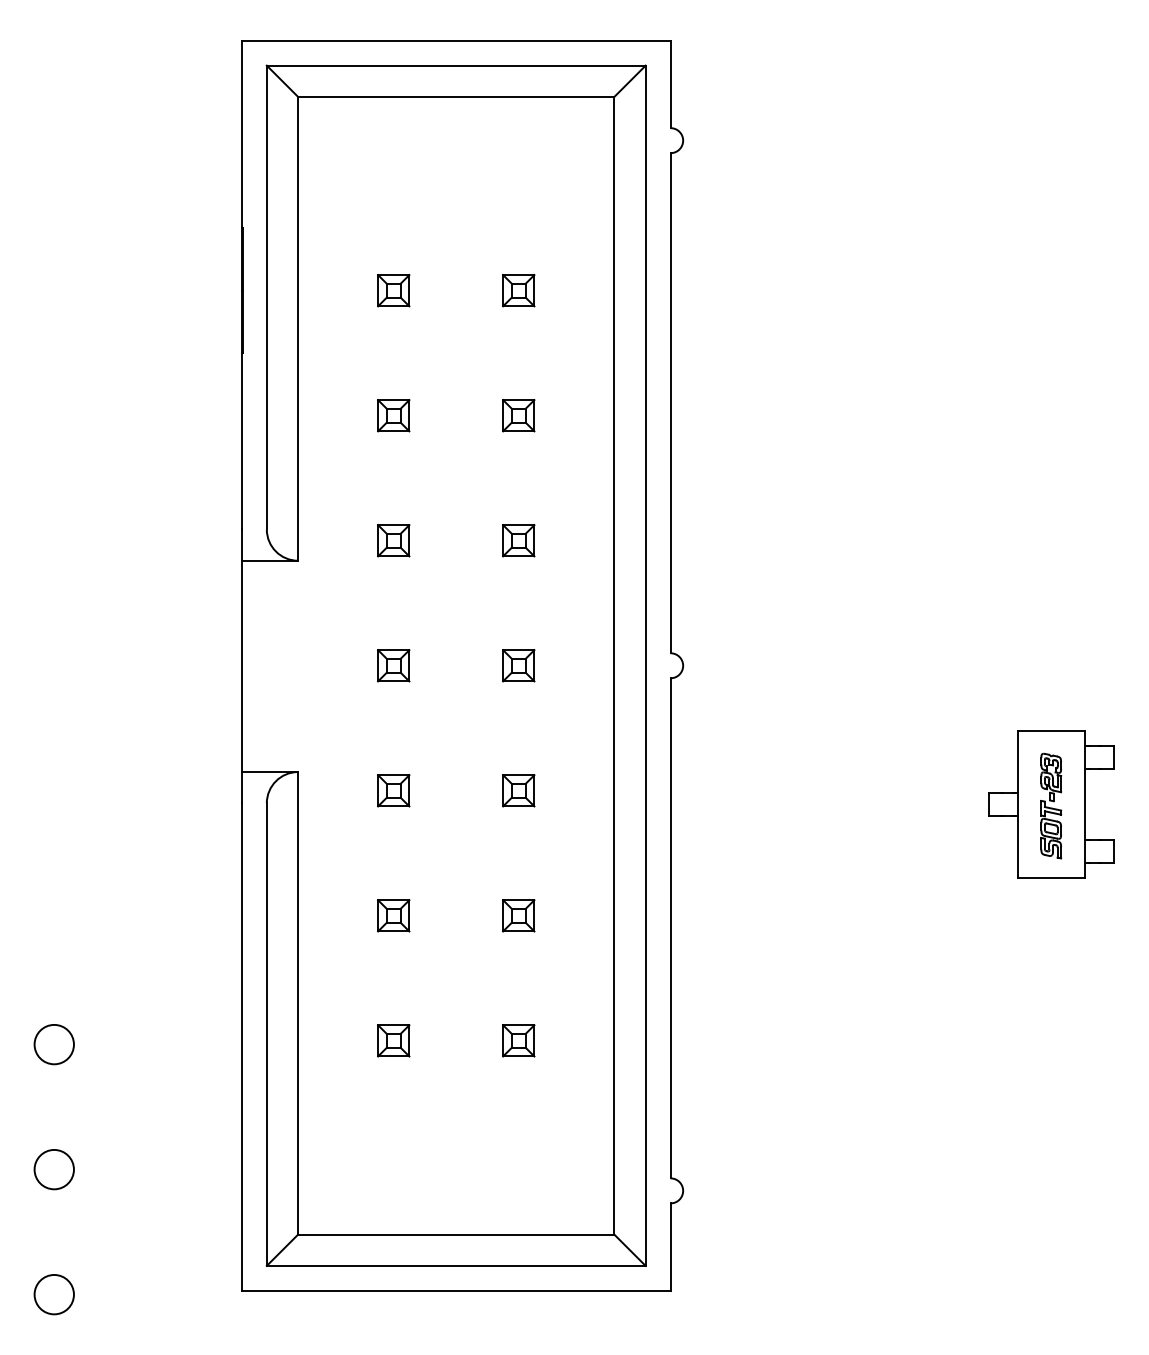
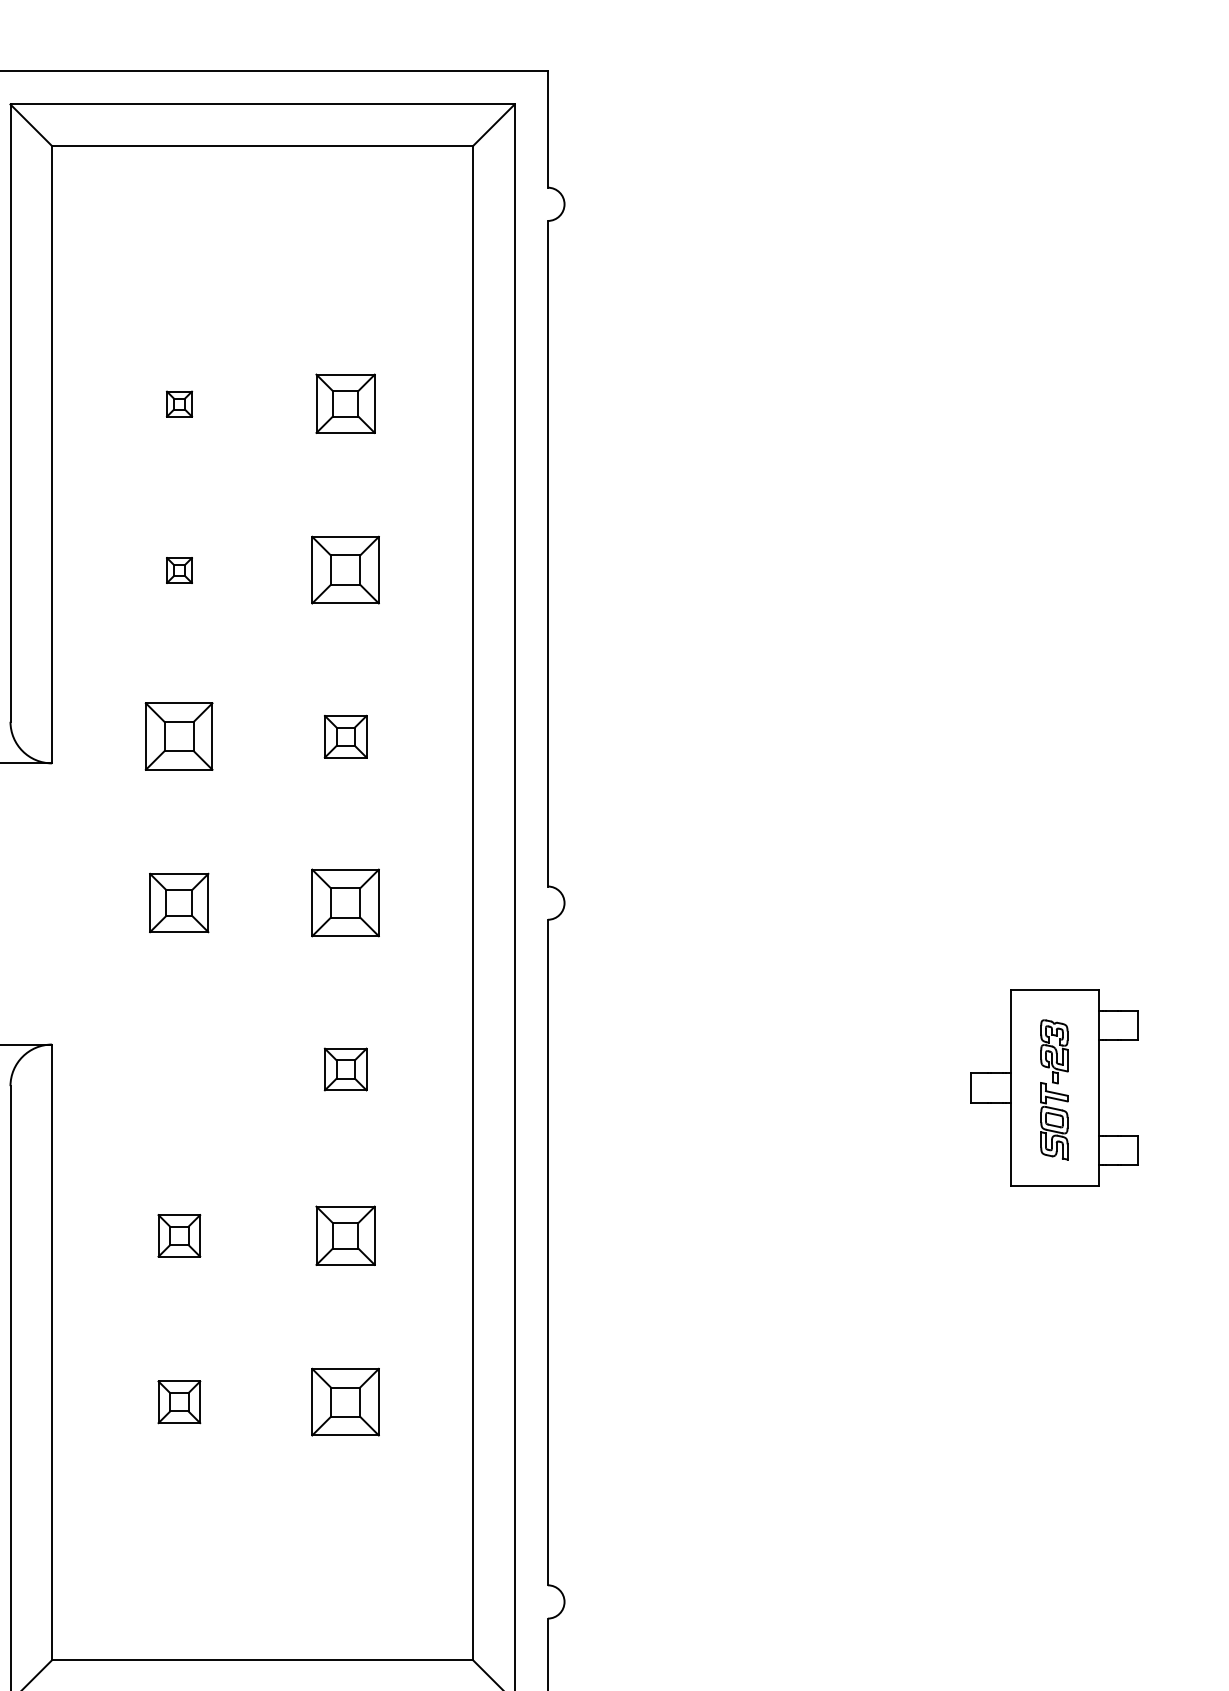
part: (393, 290) -> (179, 403), size x0.6
part: (518, 290) -> (345, 403), size x1.4
part: (393, 415) -> (179, 570), size x0.6
part: (518, 415) -> (345, 570), size x1.6
part: (393, 540) -> (179, 736), size x1.6
part: (393, 665) -> (179, 902), size x1.4
part: (518, 665) -> (345, 902), size x1.6
part: (393, 790) -> (179, 1069), removed
part: (518, 915) -> (345, 1235), size x1.4
part: (518, 1040) -> (345, 1401), size x1.6

